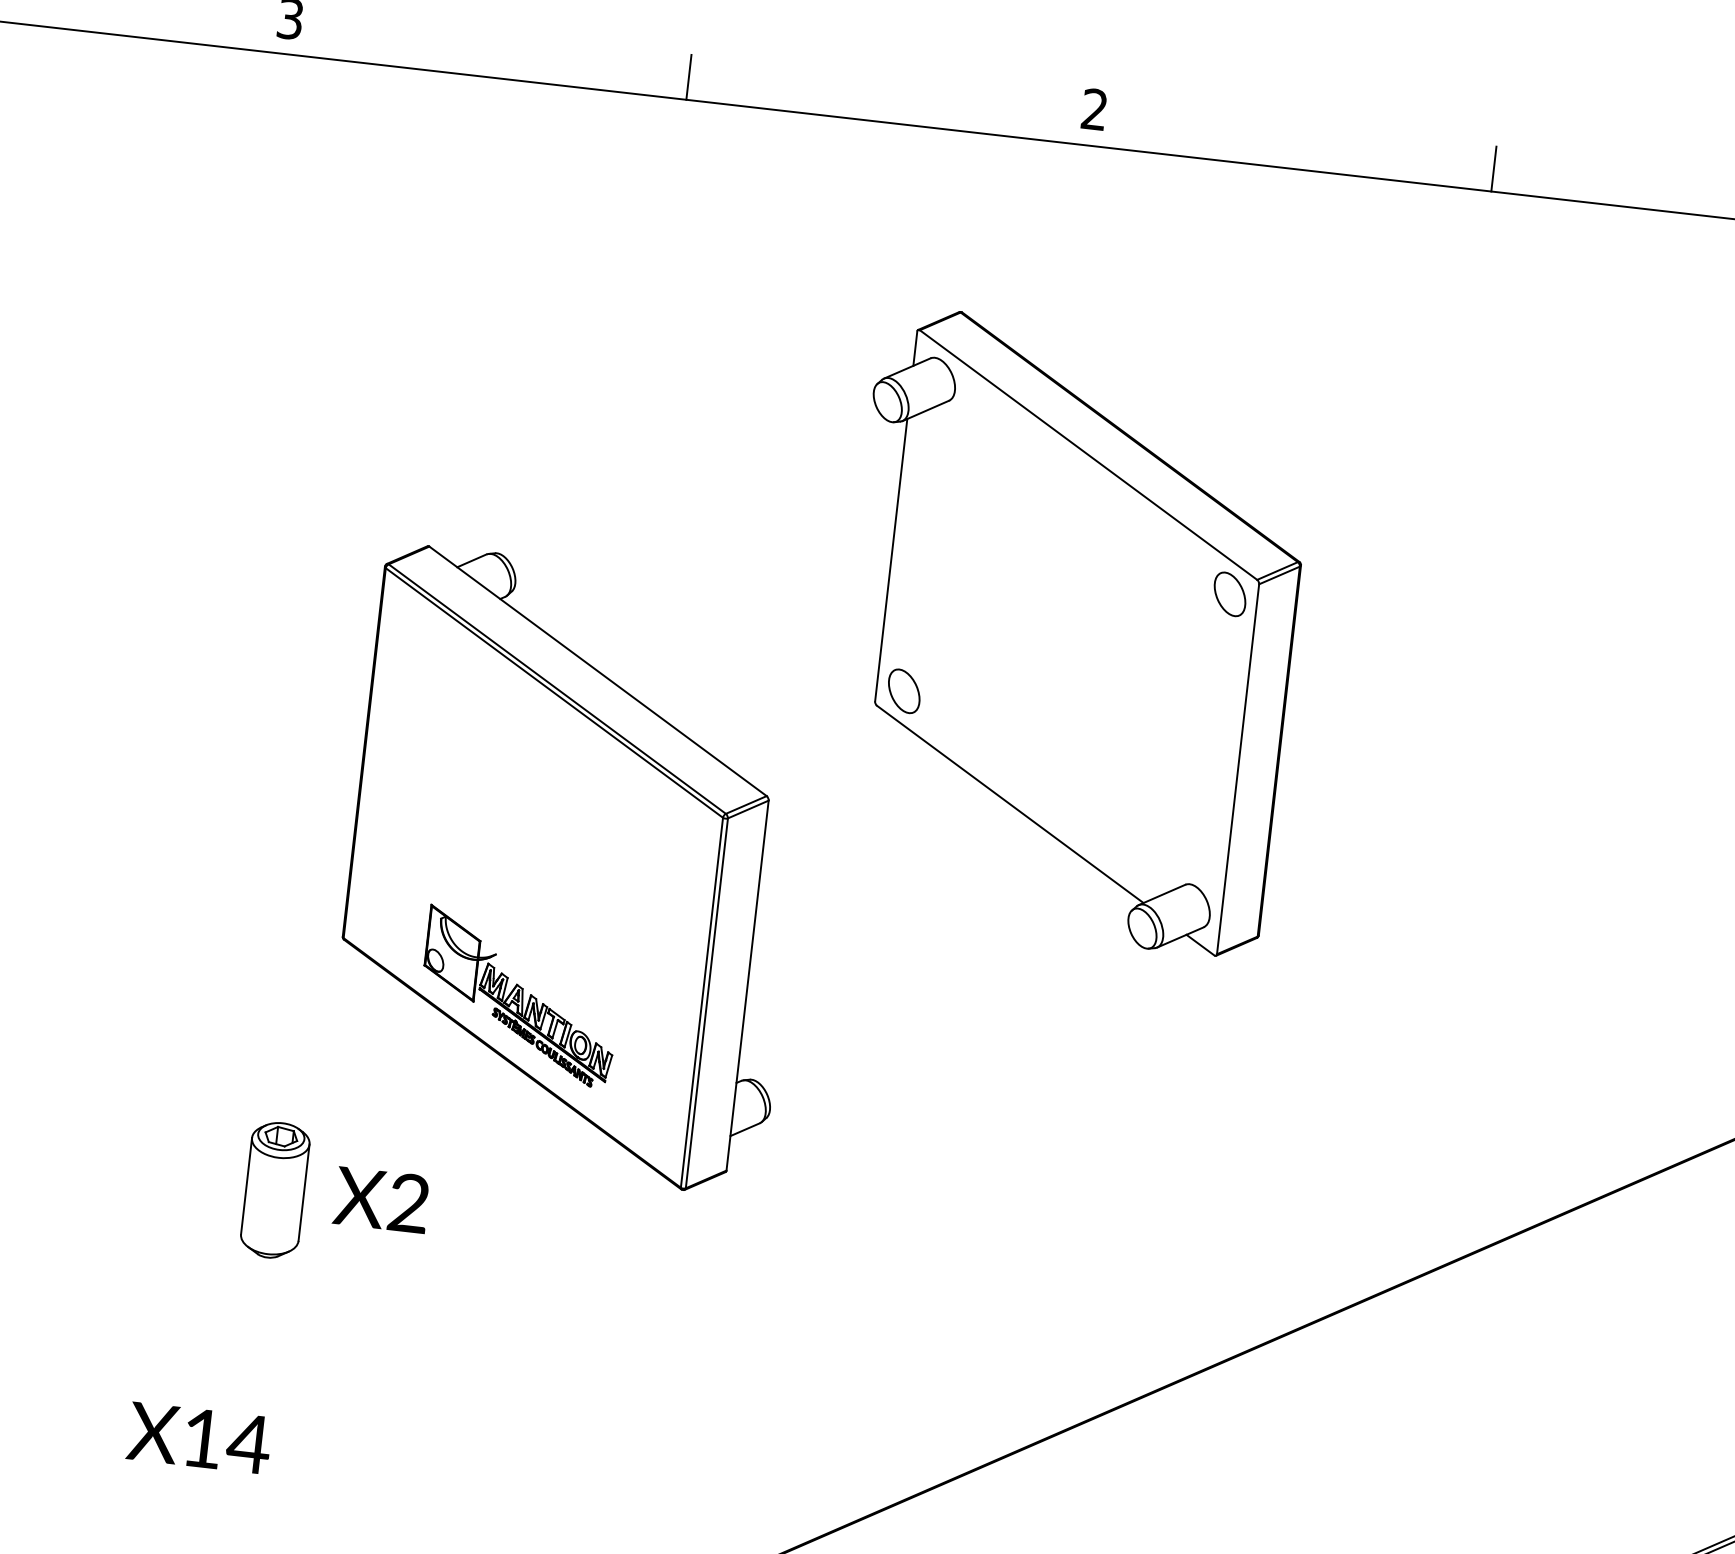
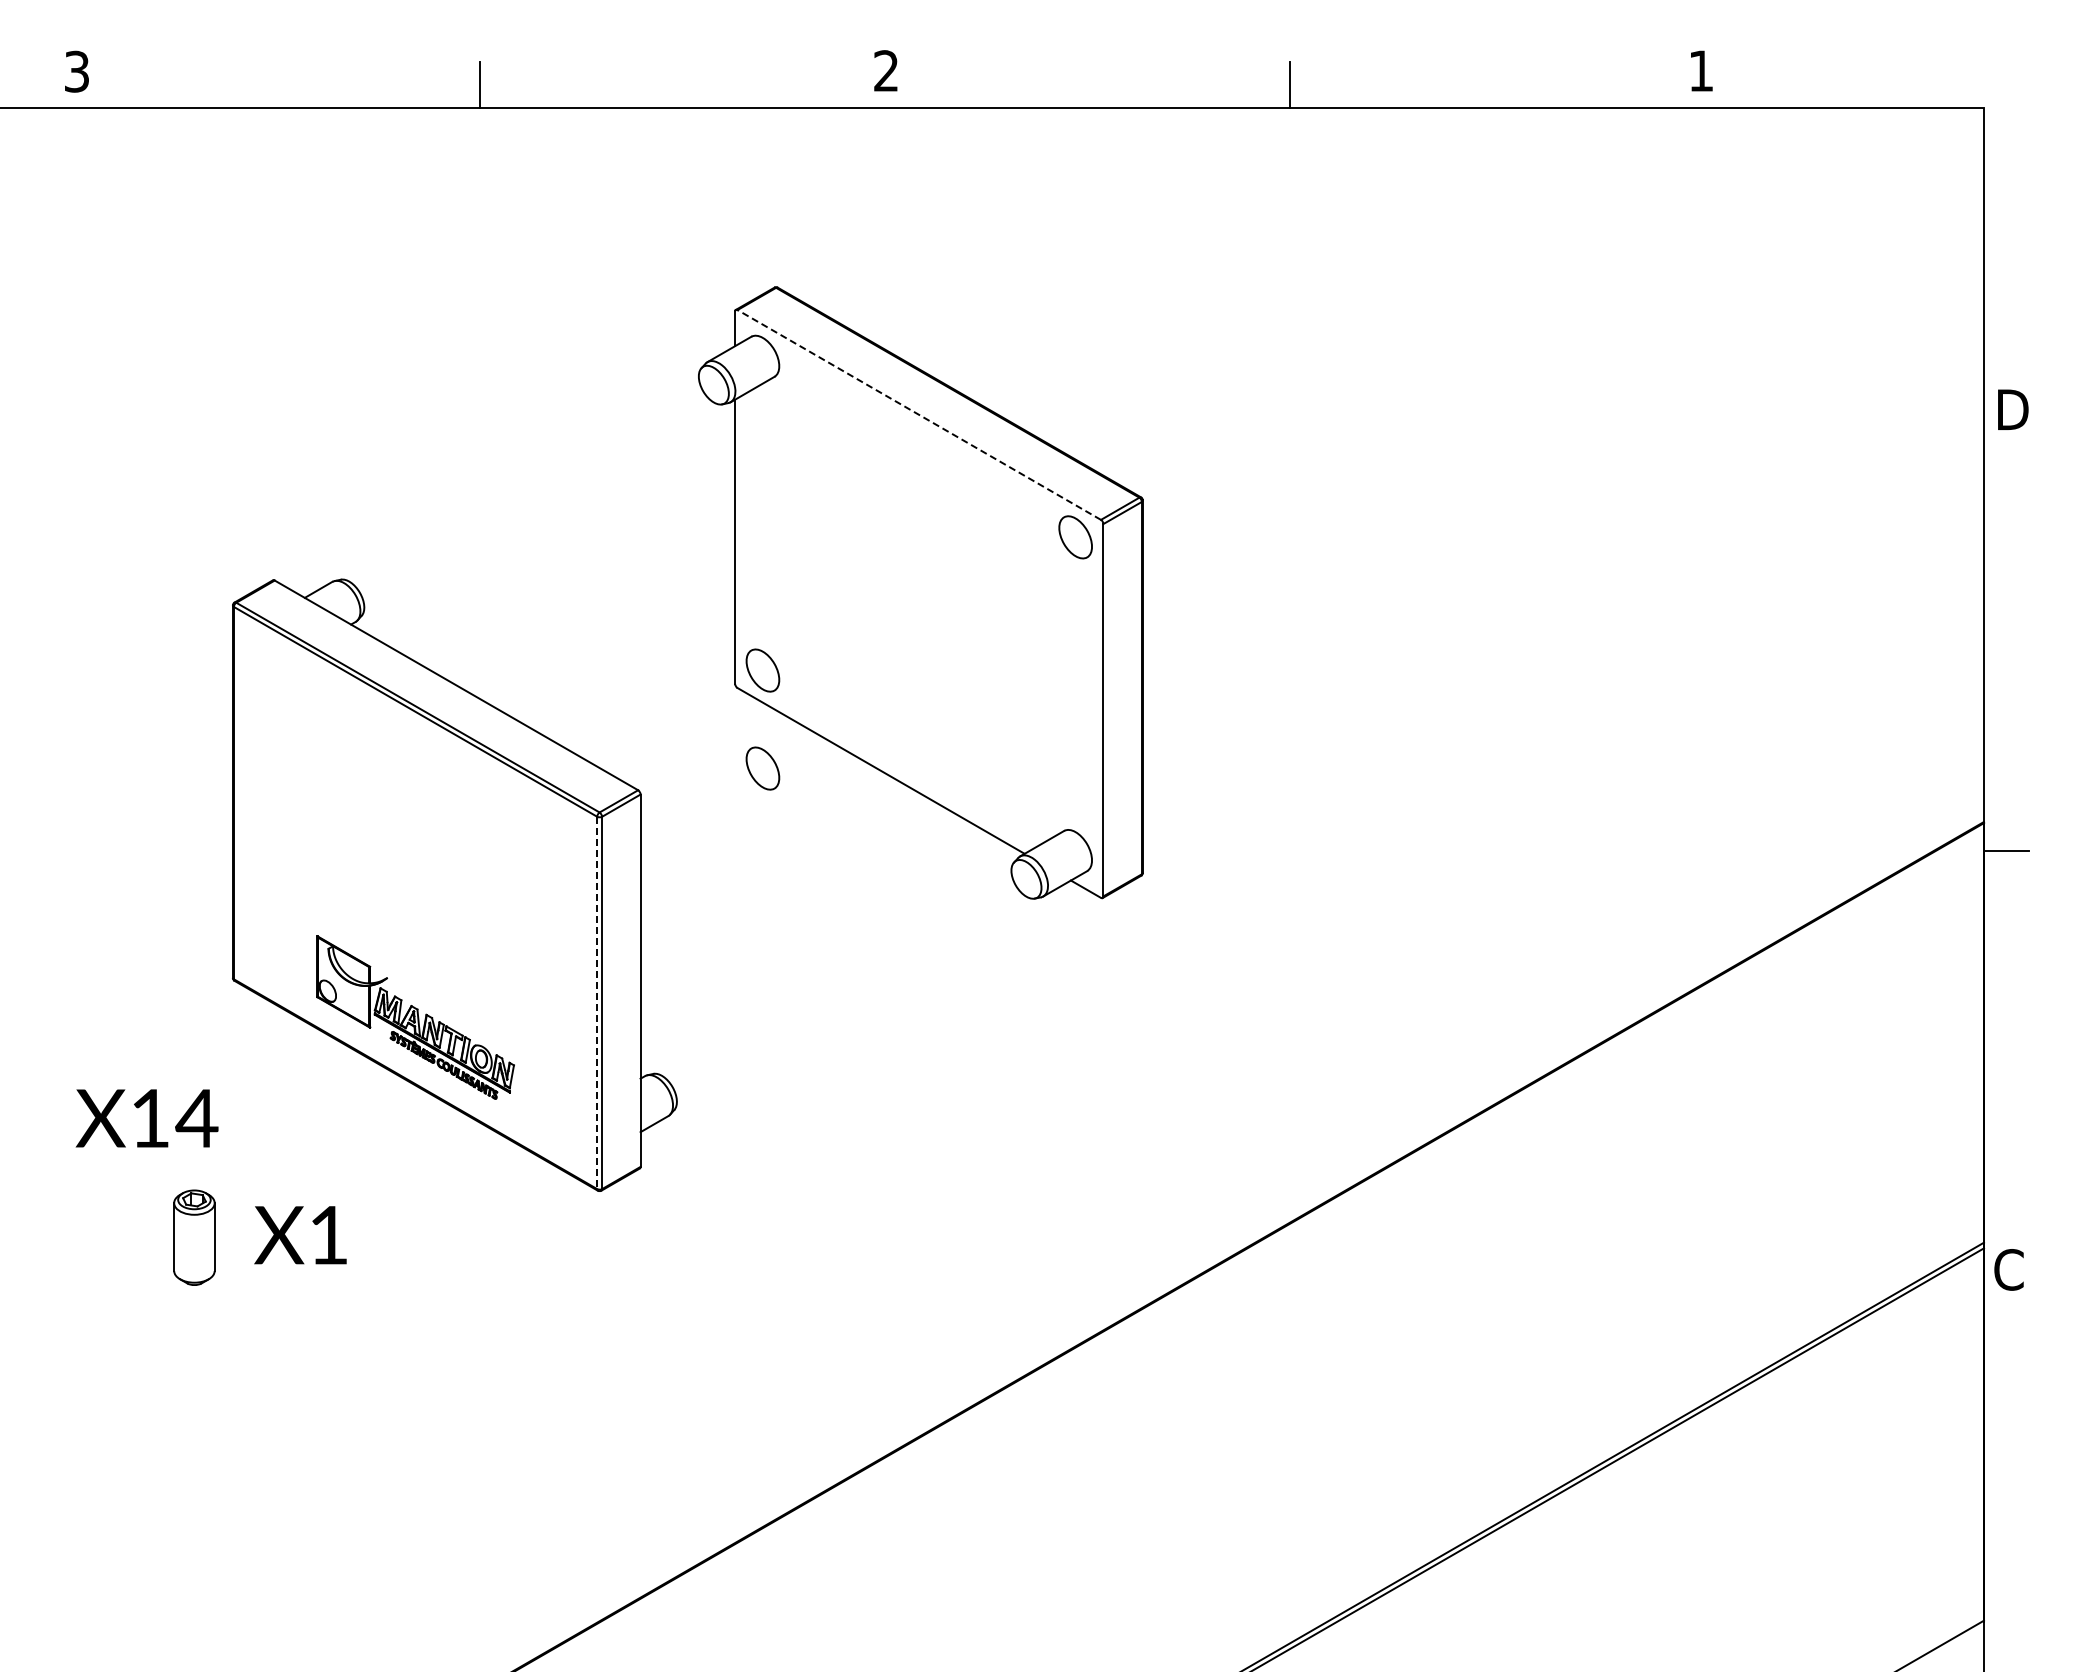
line: (1088, 454) -> (919, 414), solid -> dashed
part: (892, 788) -> (762, 768), added
line: (702, 1003) -> (597, 1003), solid -> dashed
part: (275, 1190) -> (194, 1237), size x0.7
text: (408, 1202) -> (328, 1234), X2 -> X1
text: (198, 1438) -> (146, 1118), moved

